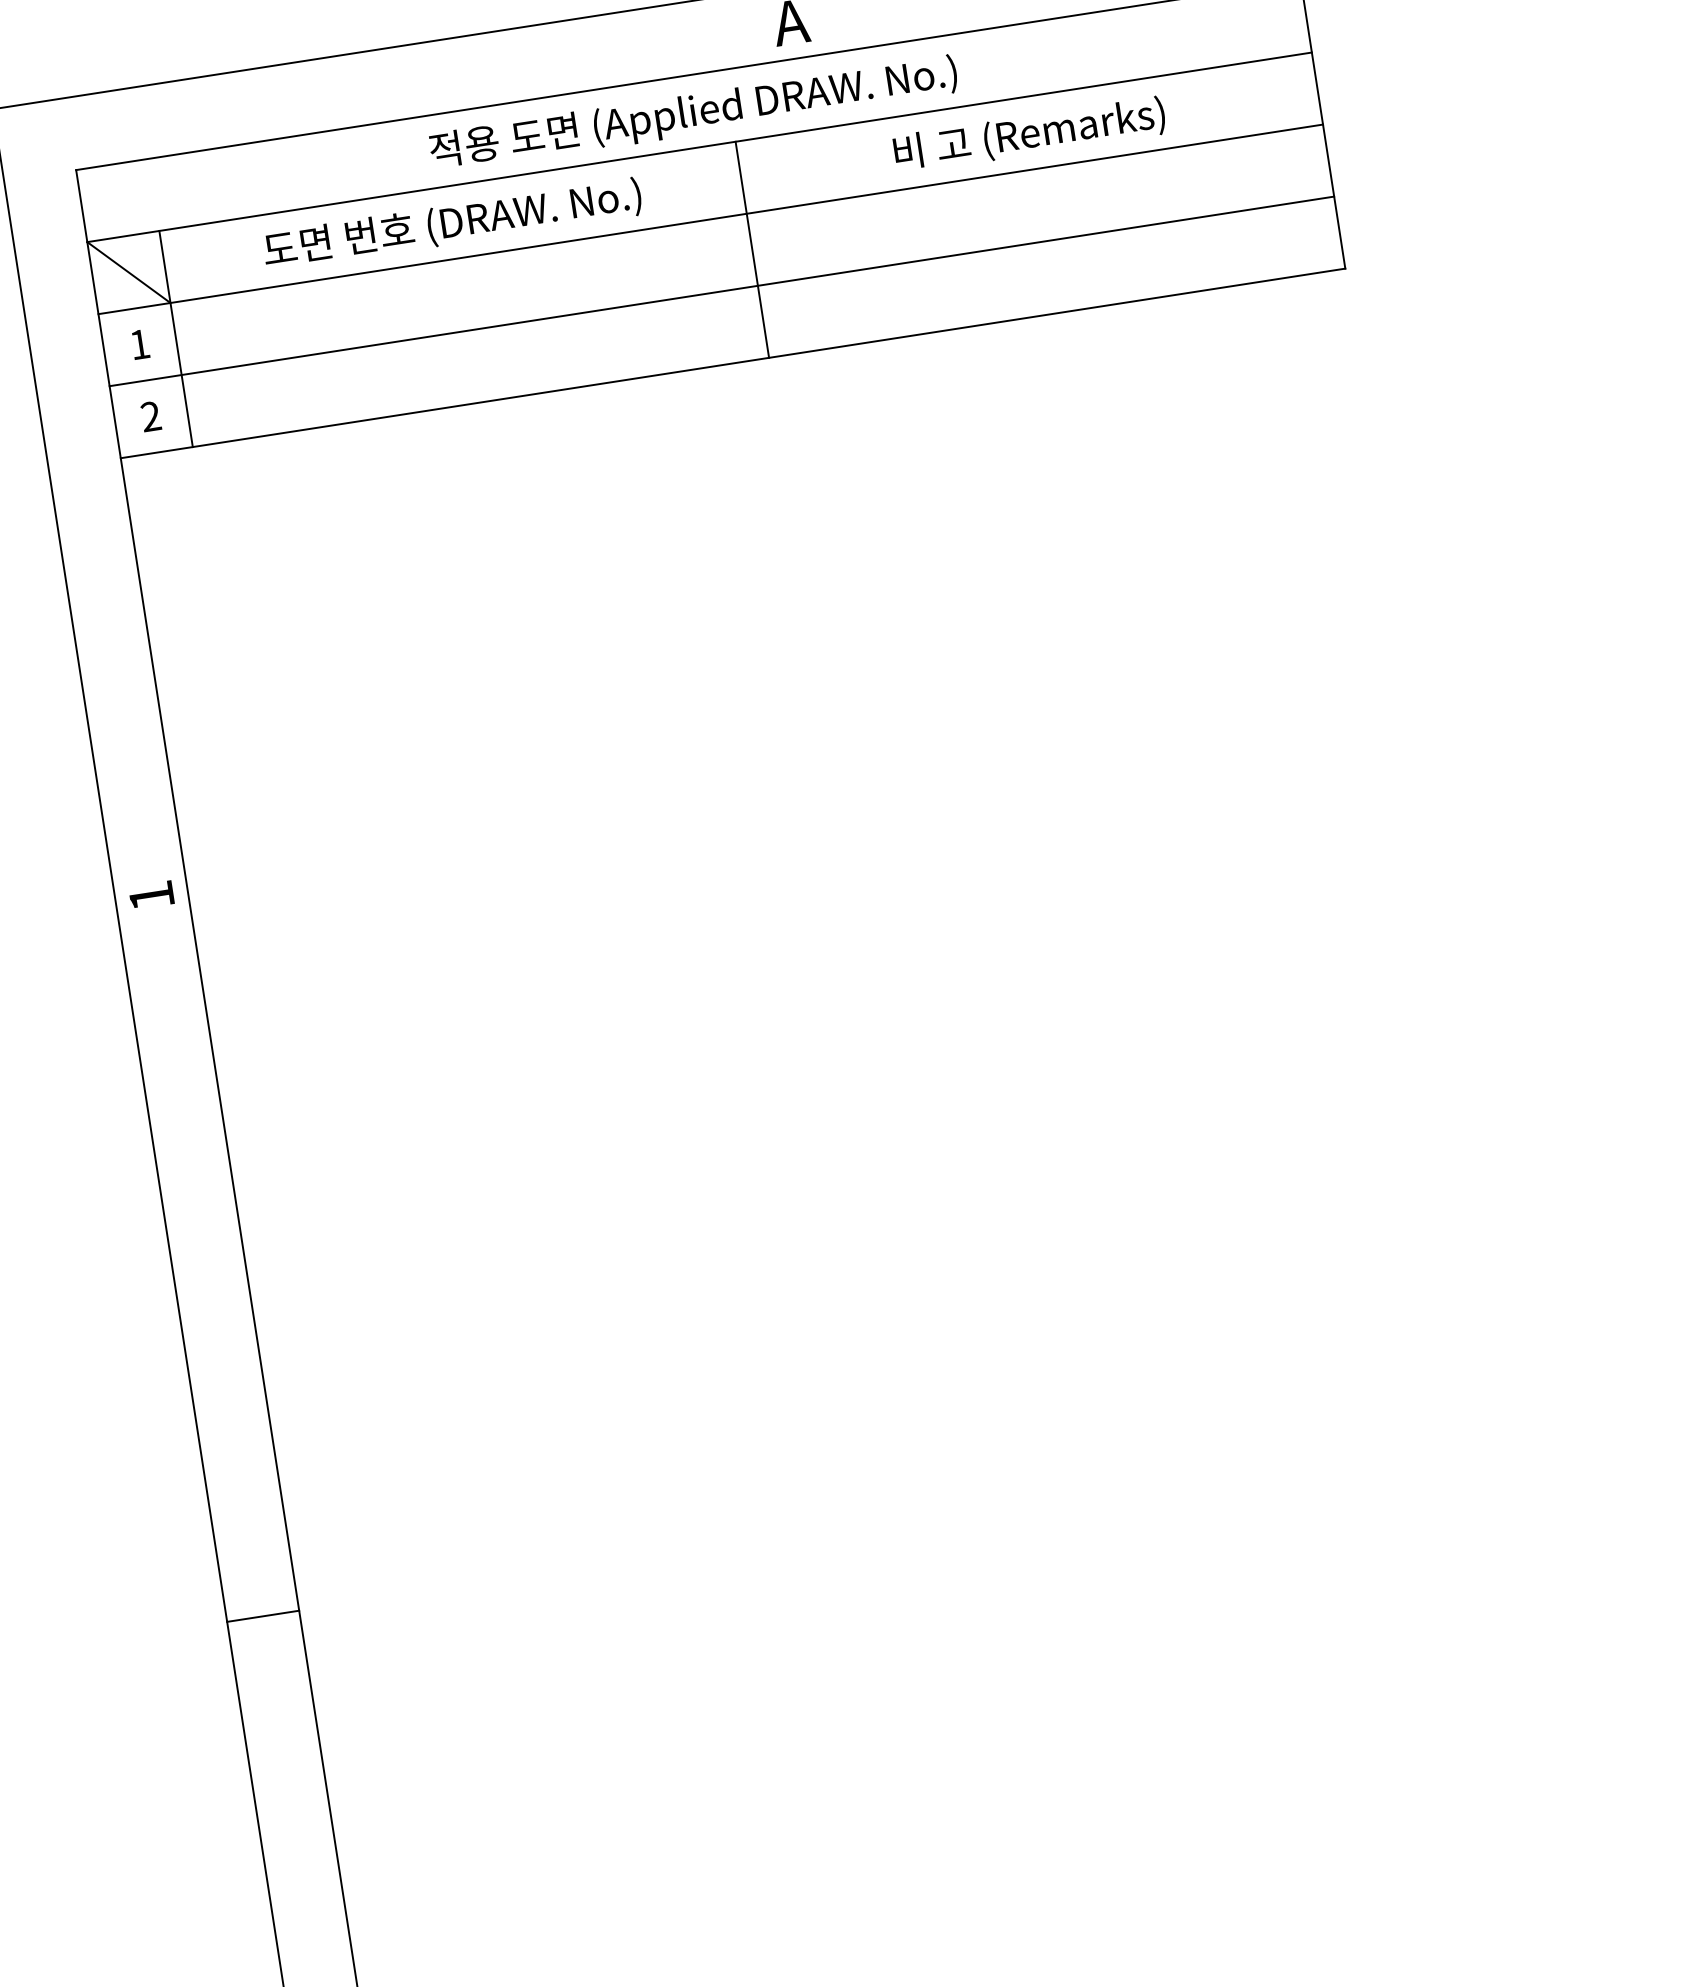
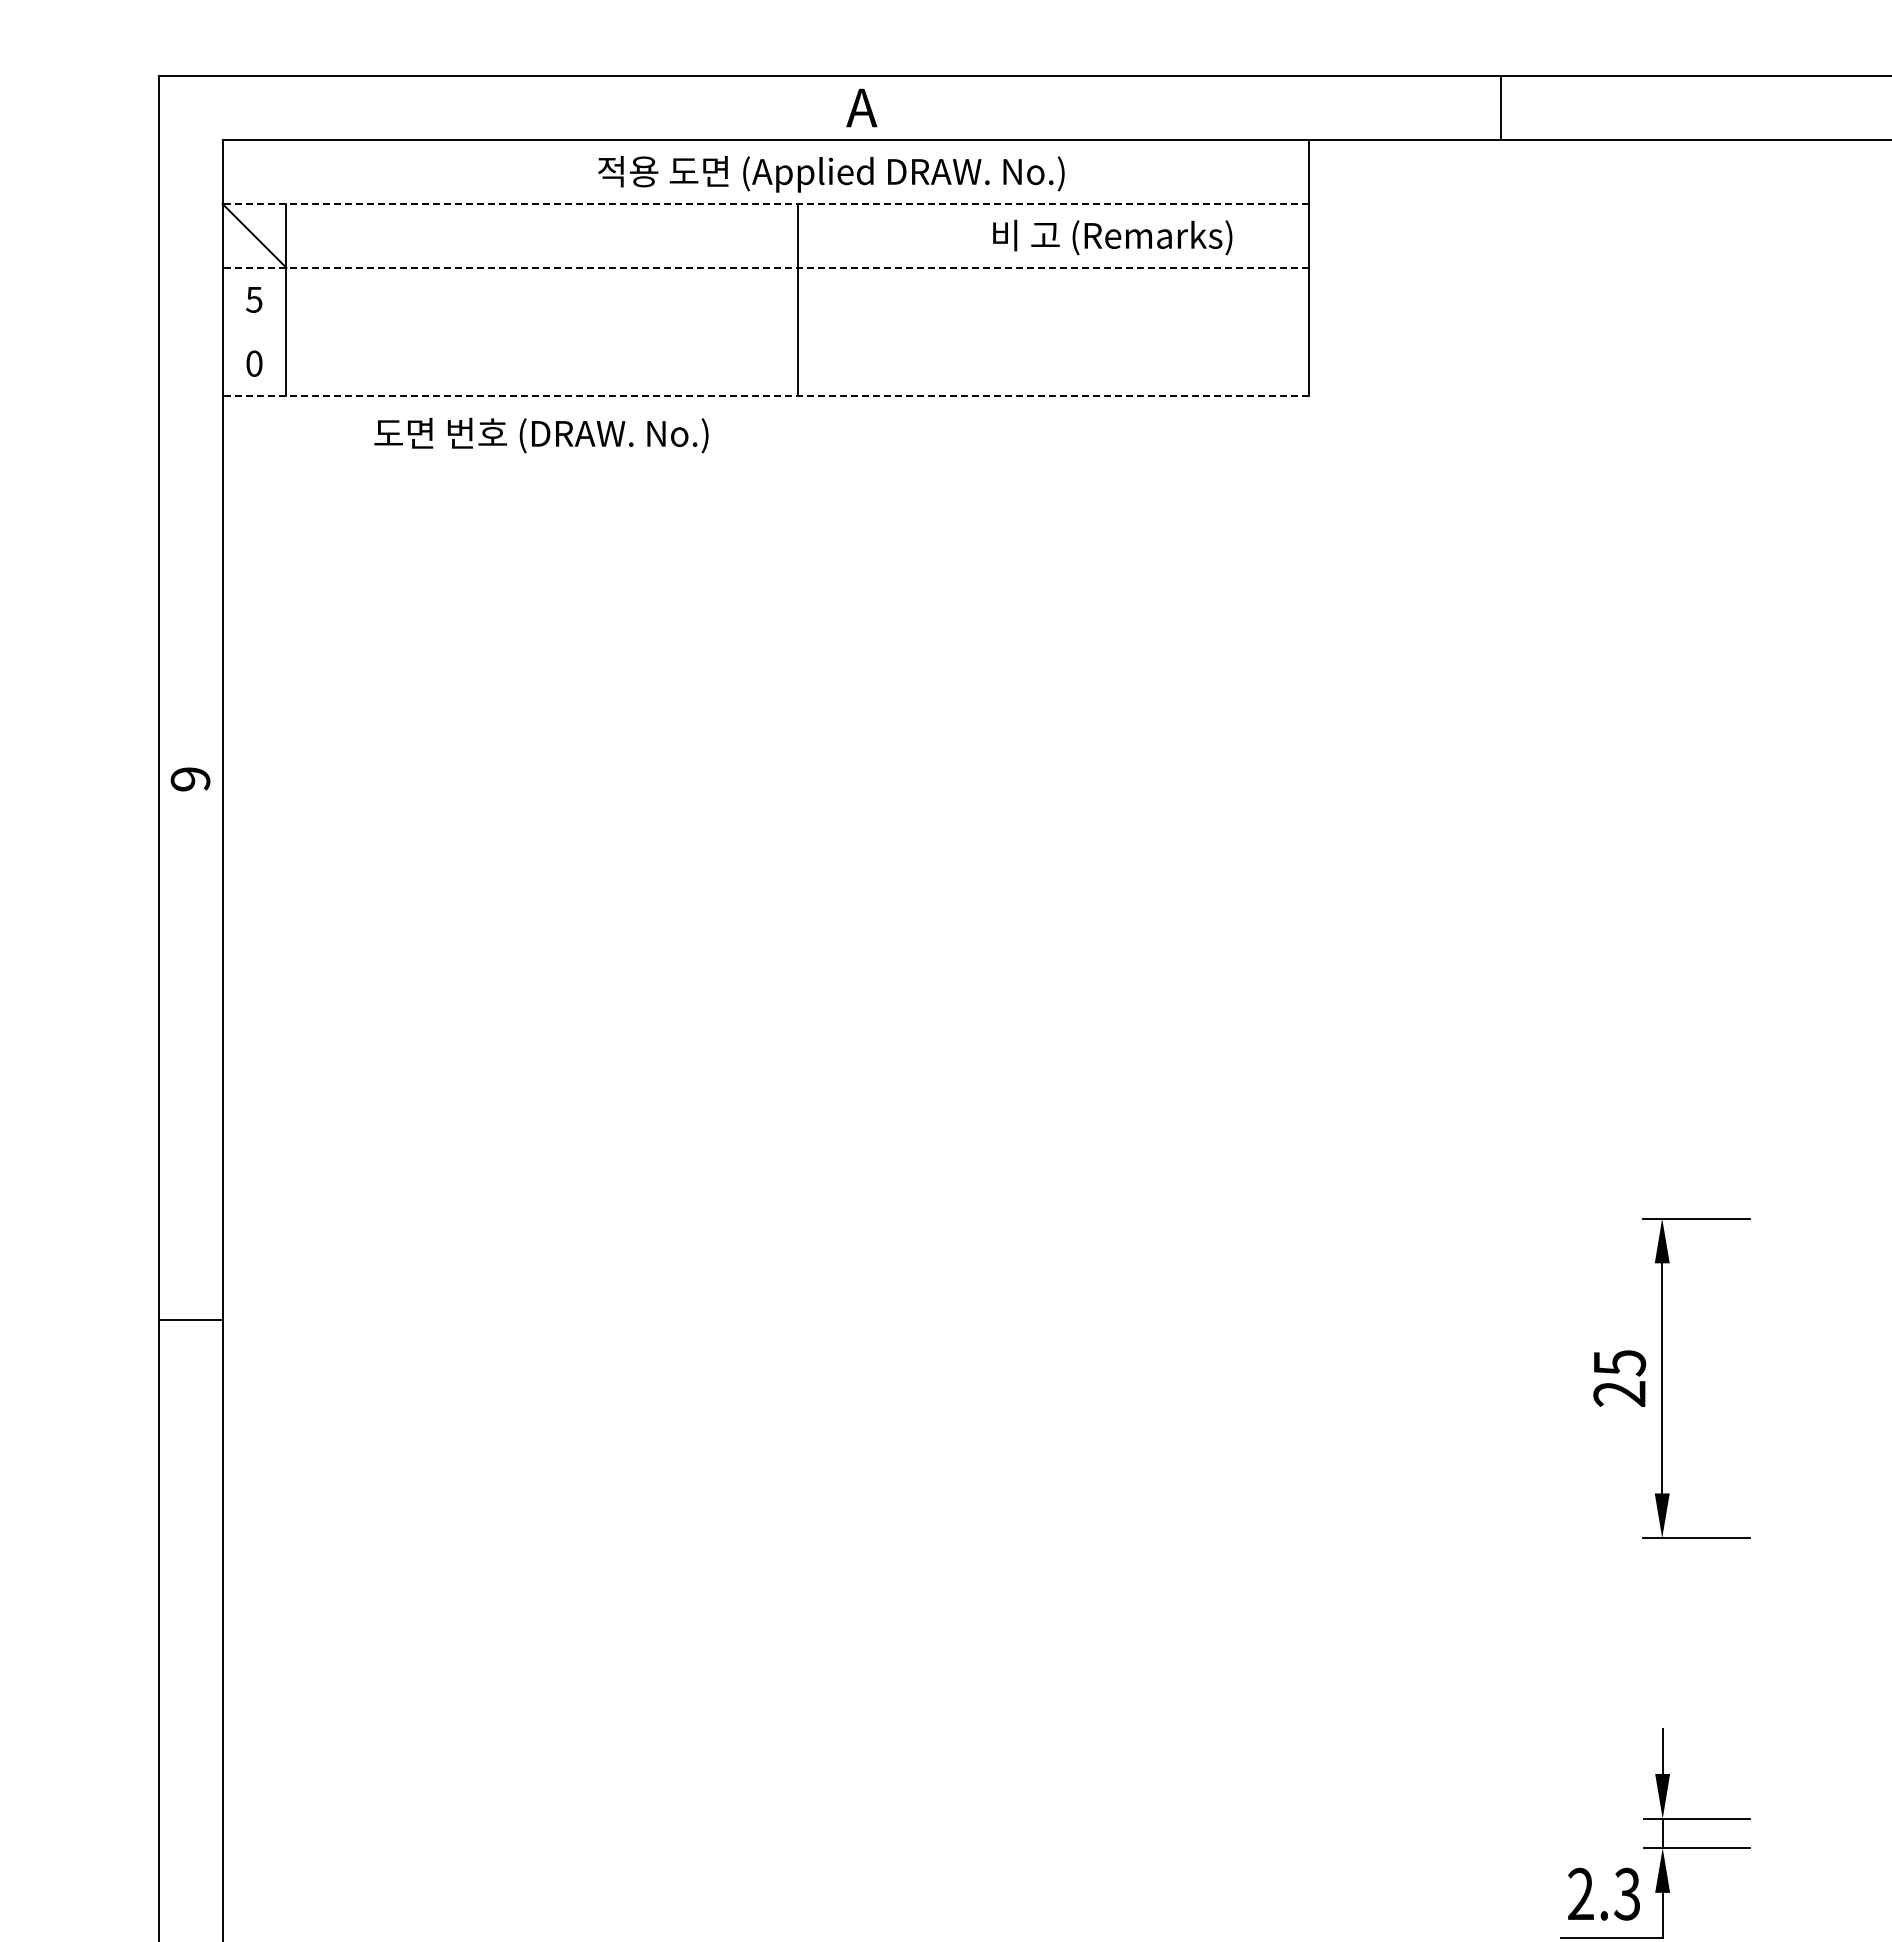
text: (693, 114) -> (831, 174), moved
text: (1029, 135) -> (1112, 237), moved
line: (699, 146) -> (765, 203), solid -> dashed
line: (710, 219) -> (765, 267), solid -> dashed
text: (452, 224) -> (541, 435), moved
line: (721, 291) -> (765, 331), removed
text: (140, 344) -> (254, 299), 1 -> 5
line: (732, 363) -> (765, 395), solid -> dashed
text: (151, 416) -> (254, 363), 2 -> 0
text: (151, 896) -> (190, 779), 1 -> 9
line: (263, 1616) -> (190, 1319), moved

